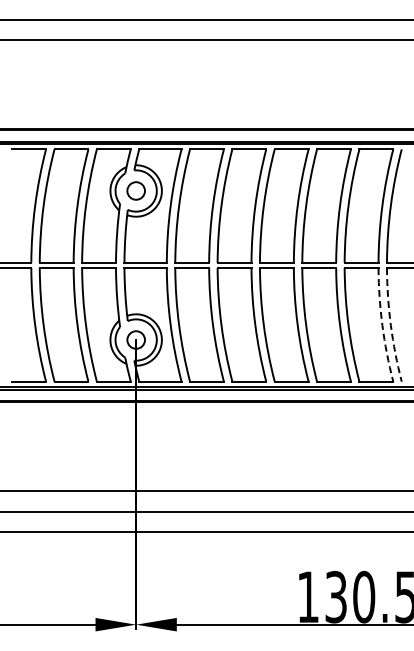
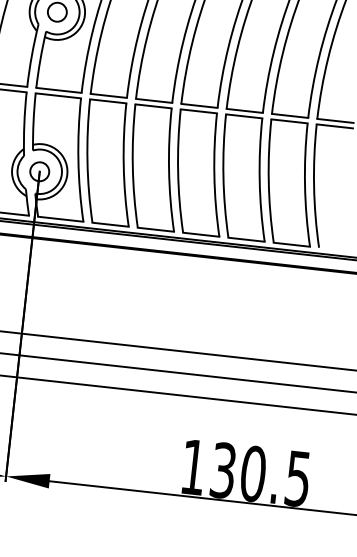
arc: (382, 325) -> (305, 185), dashed -> solid
arc: (390, 325) -> (313, 186), dashed -> solid

